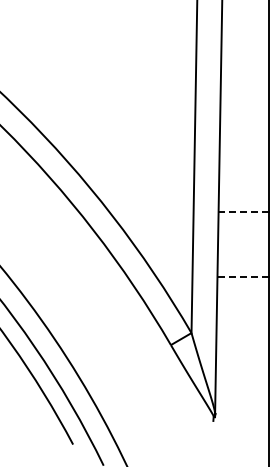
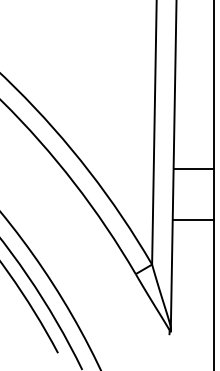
line: (243, 212) -> (193, 168), dashed -> solid
line: (243, 277) -> (193, 220), dashed -> solid

